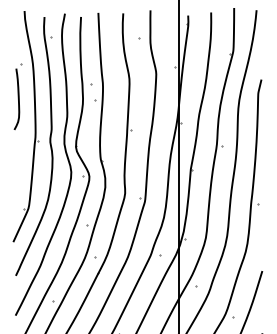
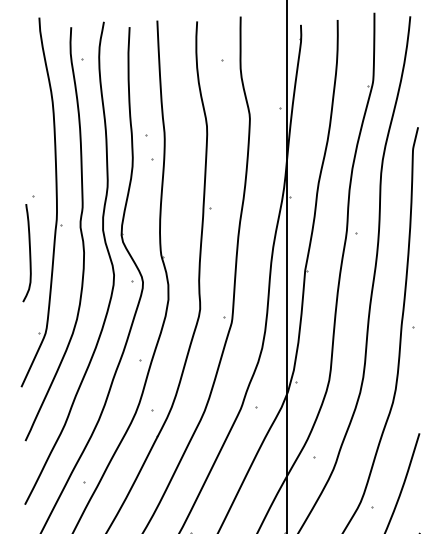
part: (17, 96) -> (28, 248), moved

